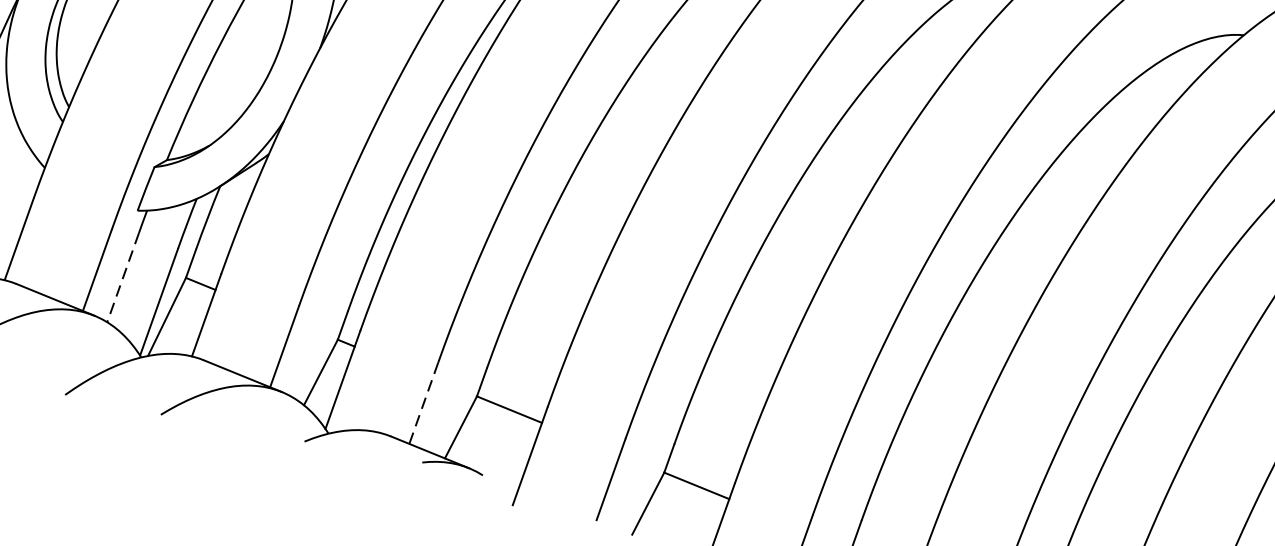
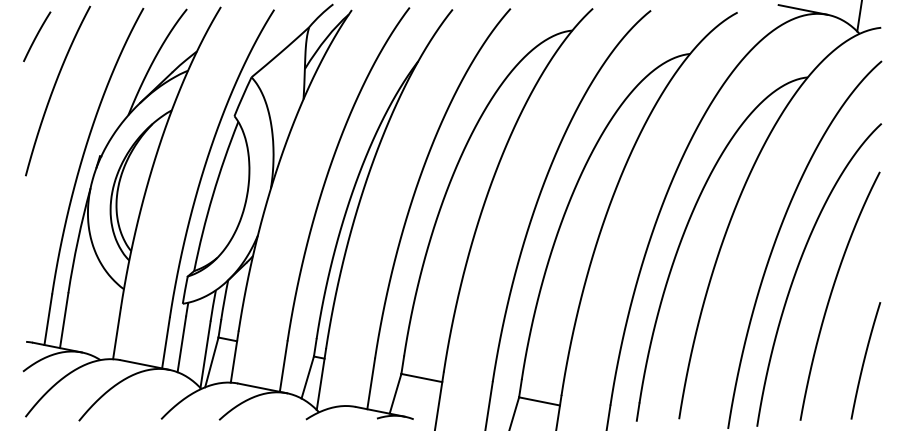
line: (122, 277) -> (181, 344), dashed -> solid
line: (424, 402) -> (371, 383), dashed -> solid

